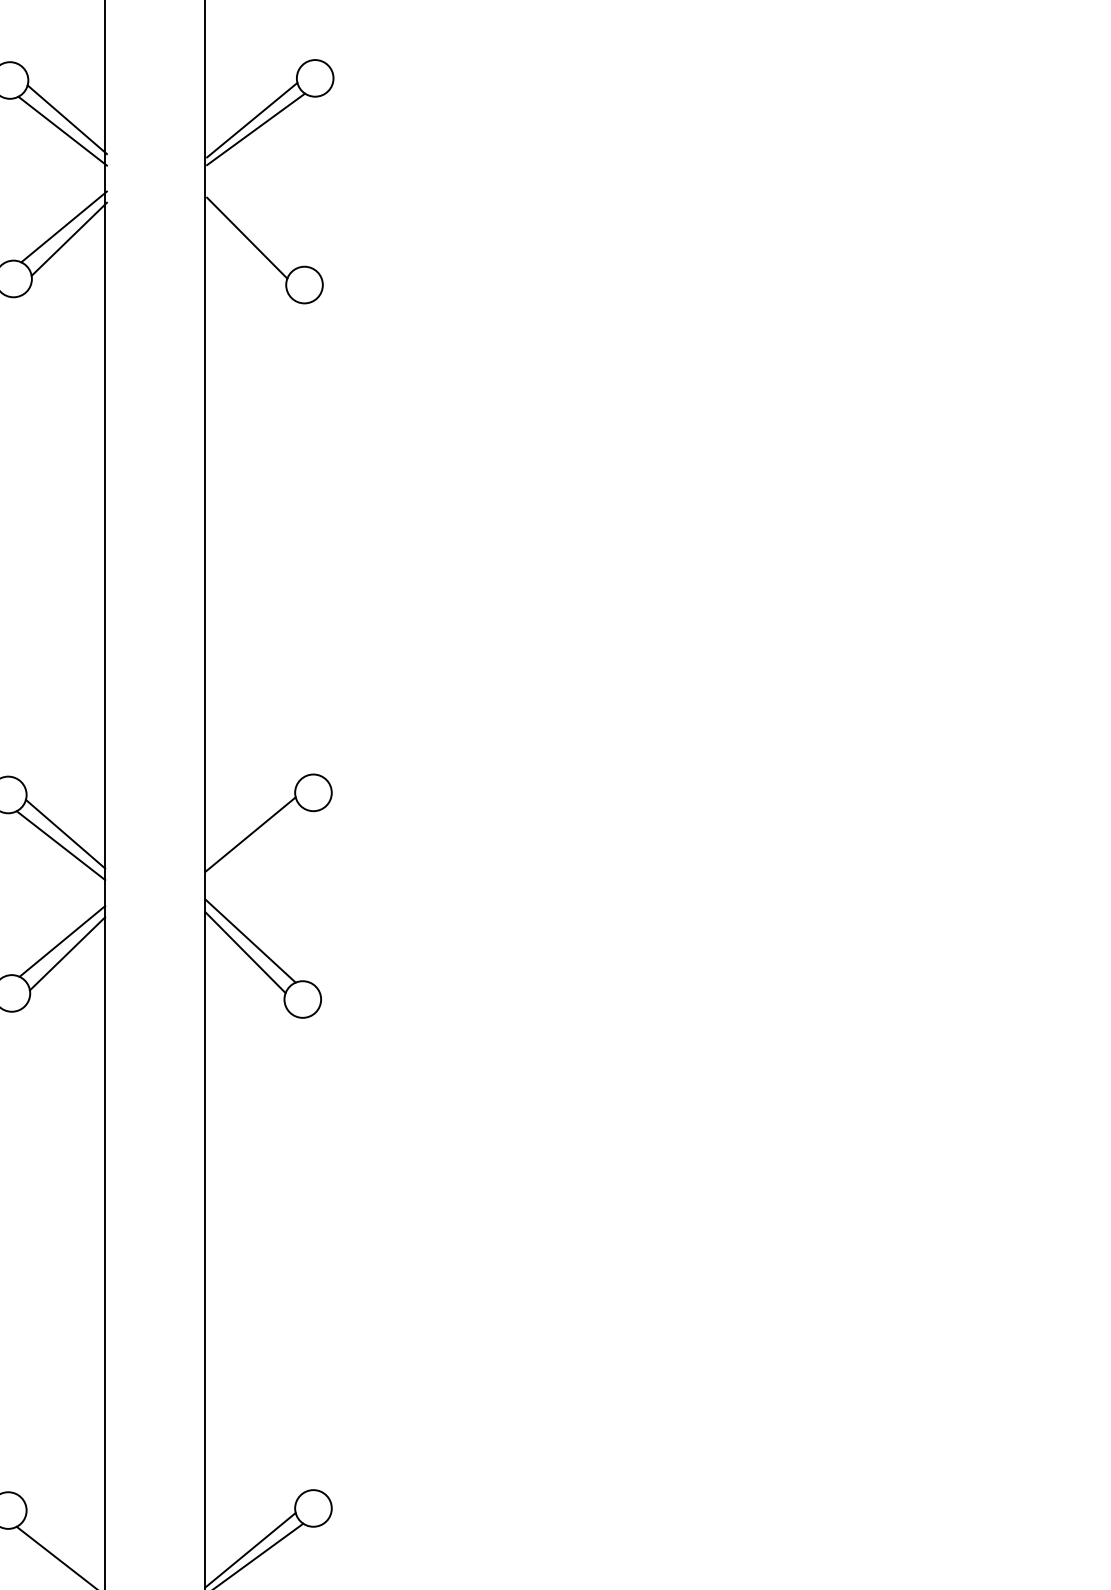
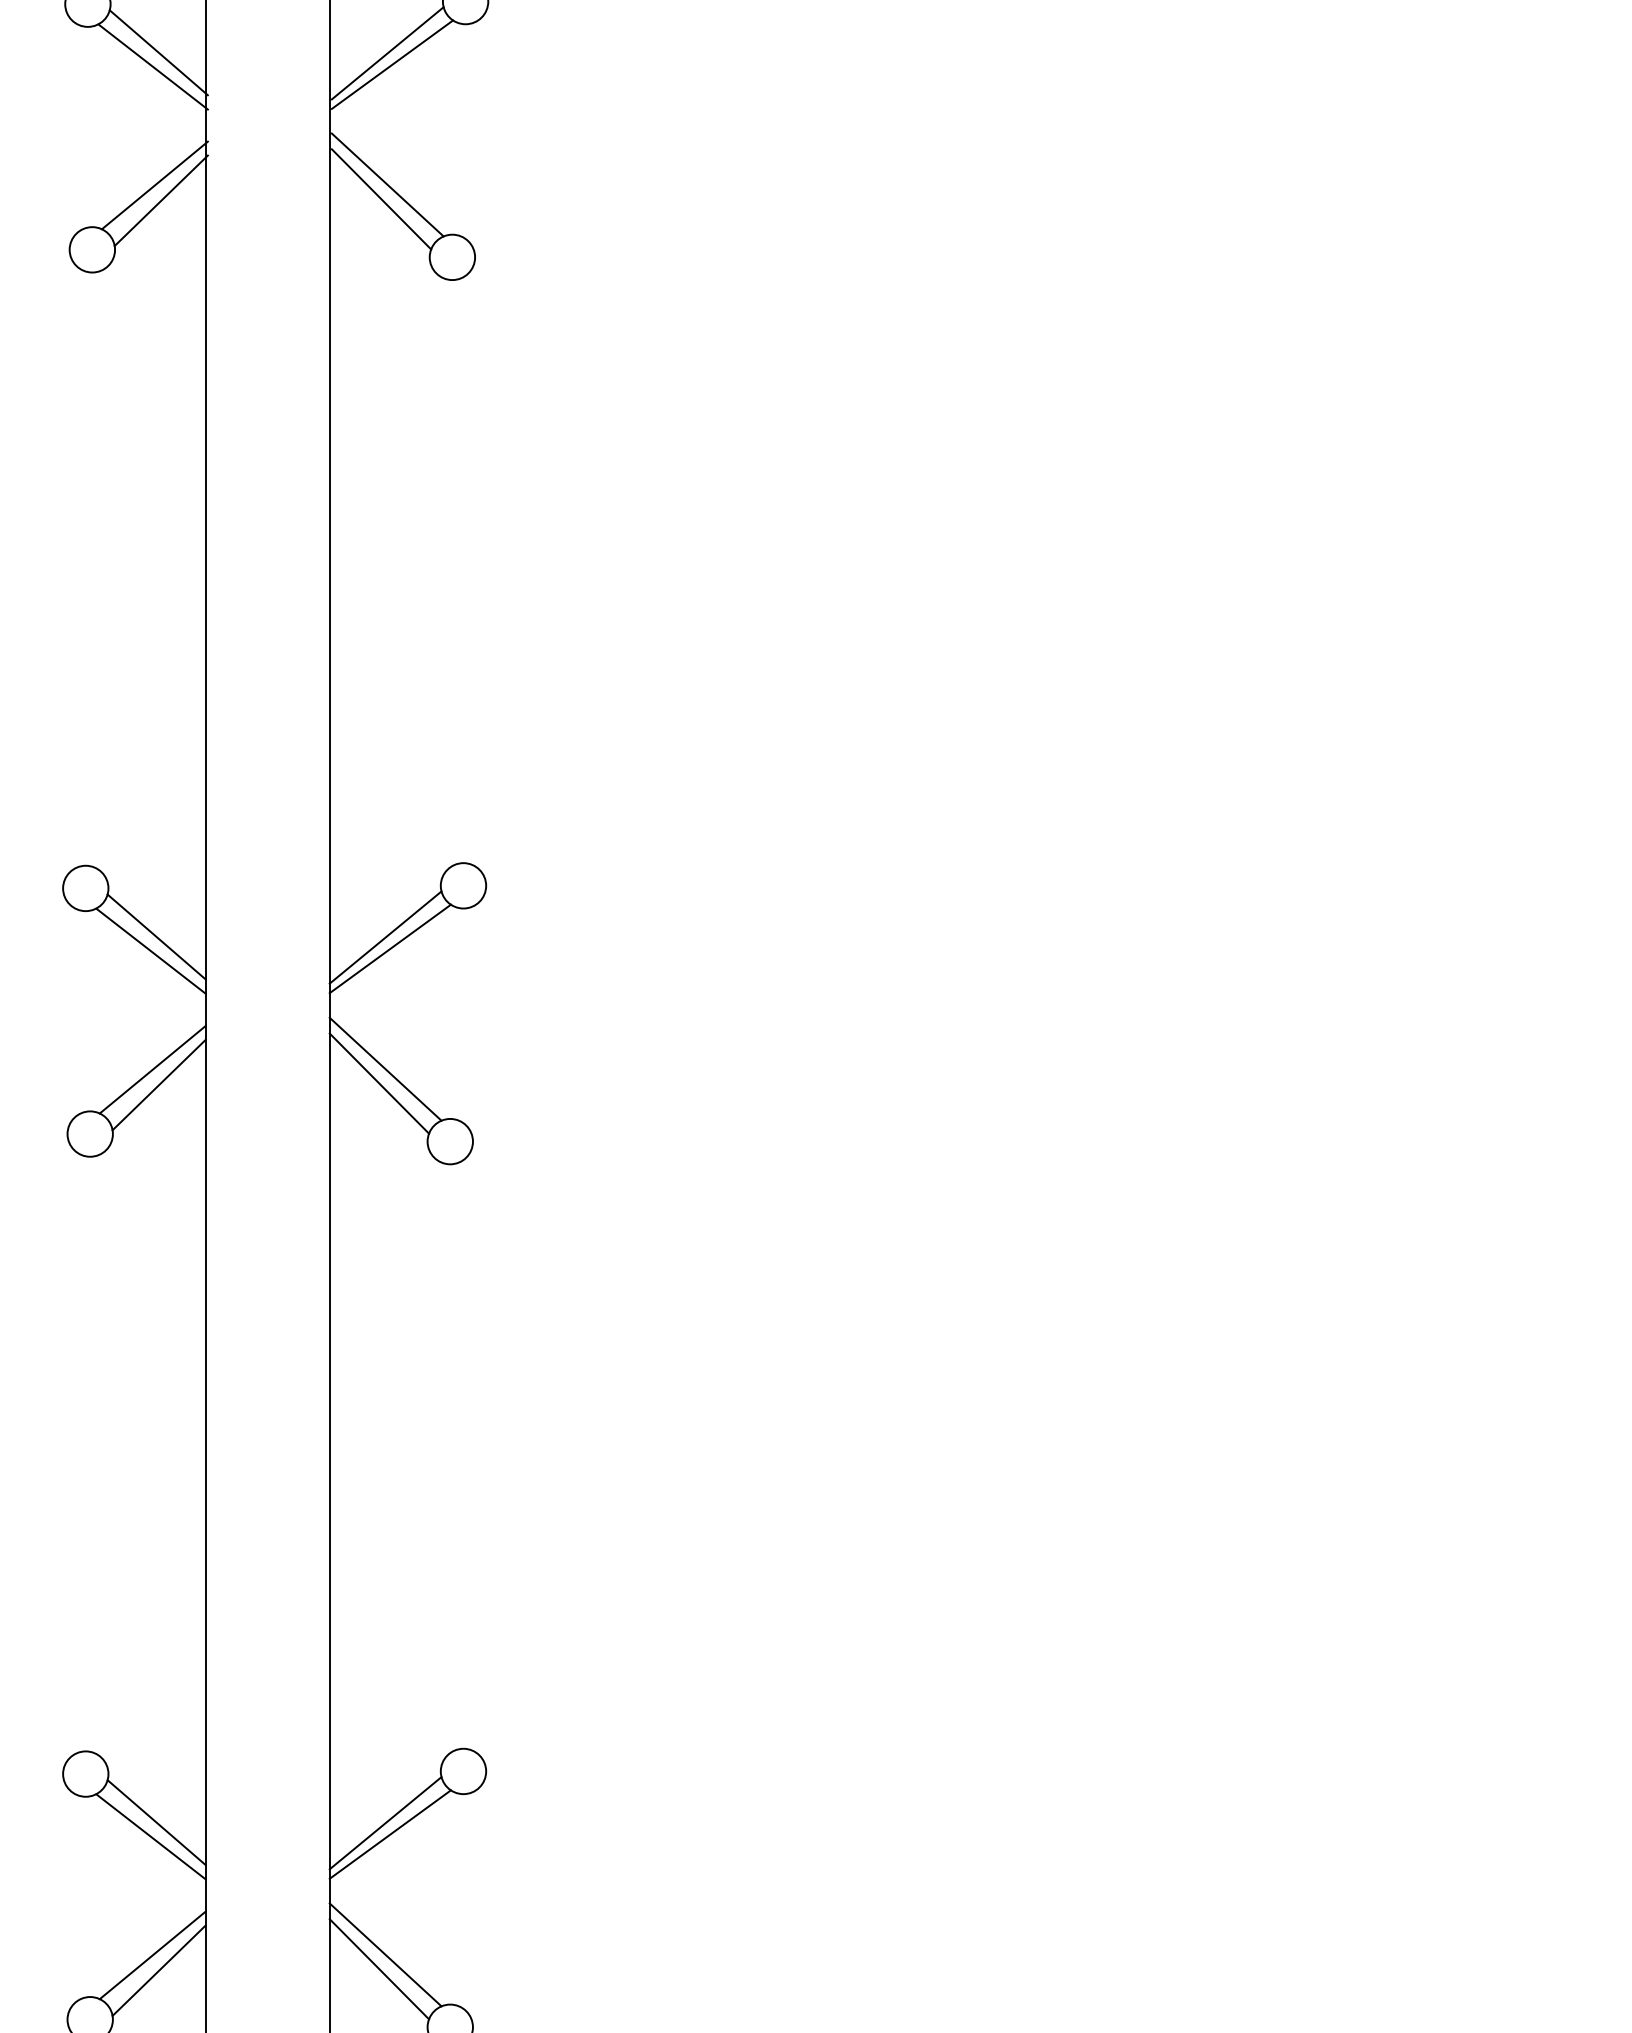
line: (252, 226) -> (387, 184), added
line: (253, 843) -> (389, 948), added
line: (65, 1549) -> (156, 1822), added

